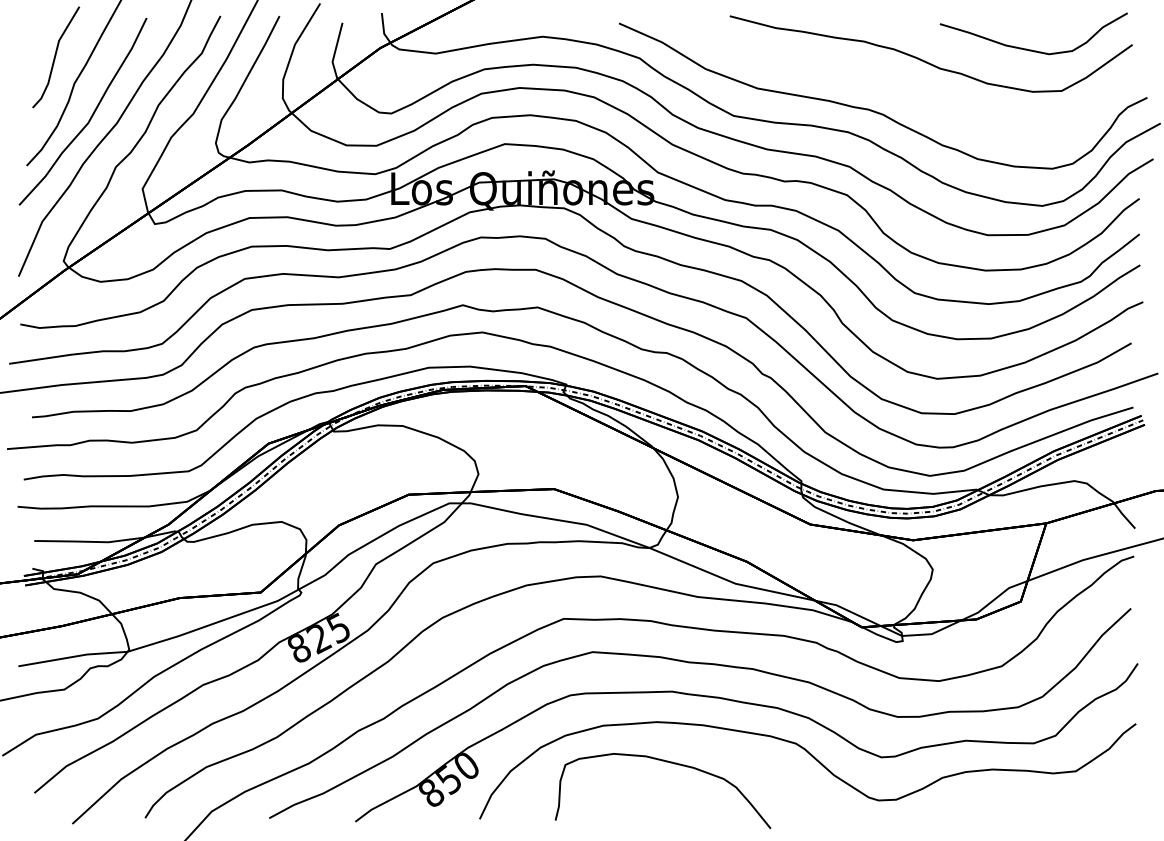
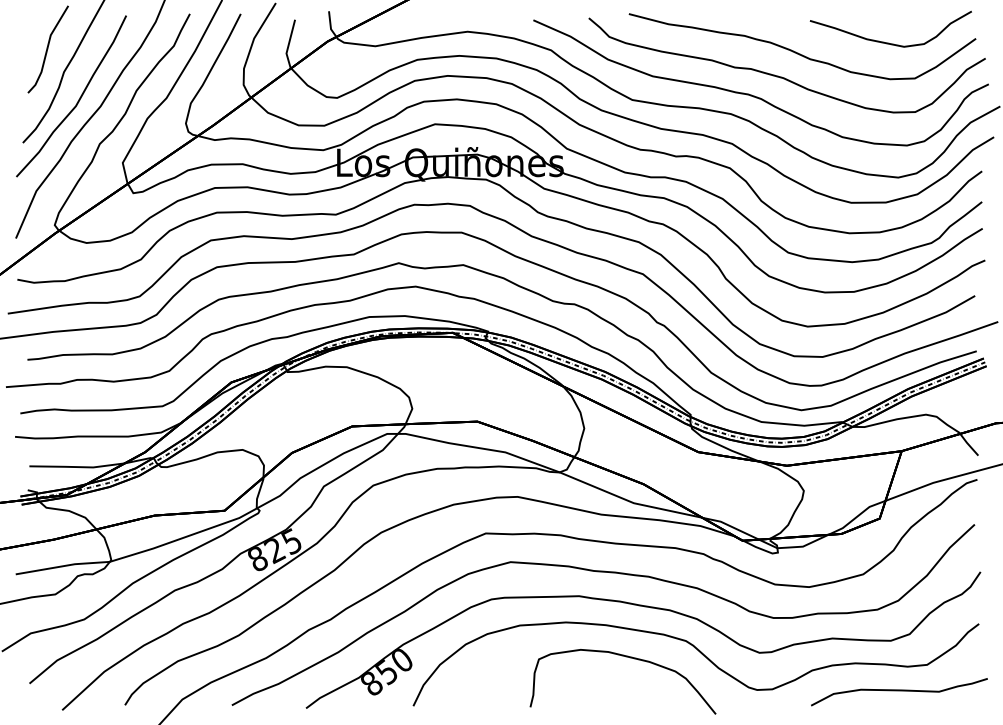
curve: (909, 89) -> (783, 77), added
curve: (670, 763) -> (629, 658), moved
curve: (1043, 801) -> (899, 690), added

